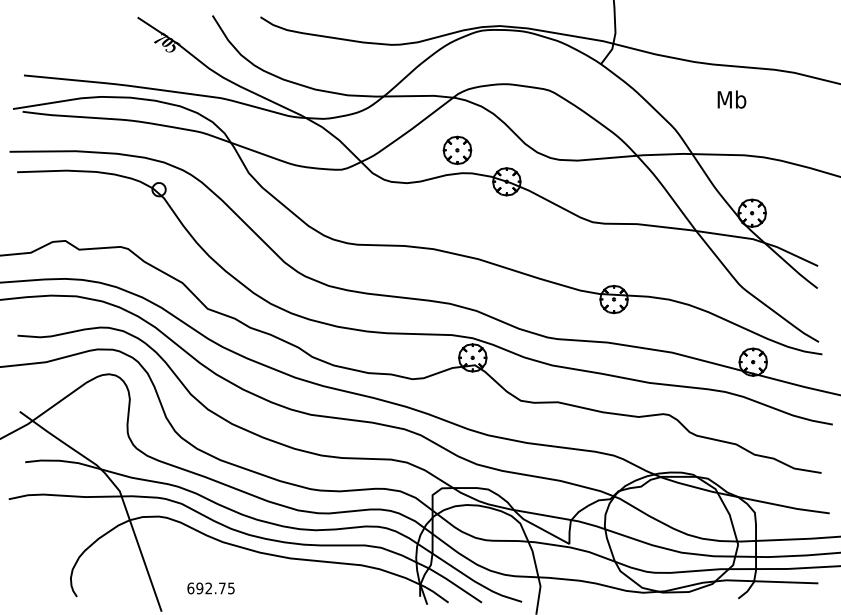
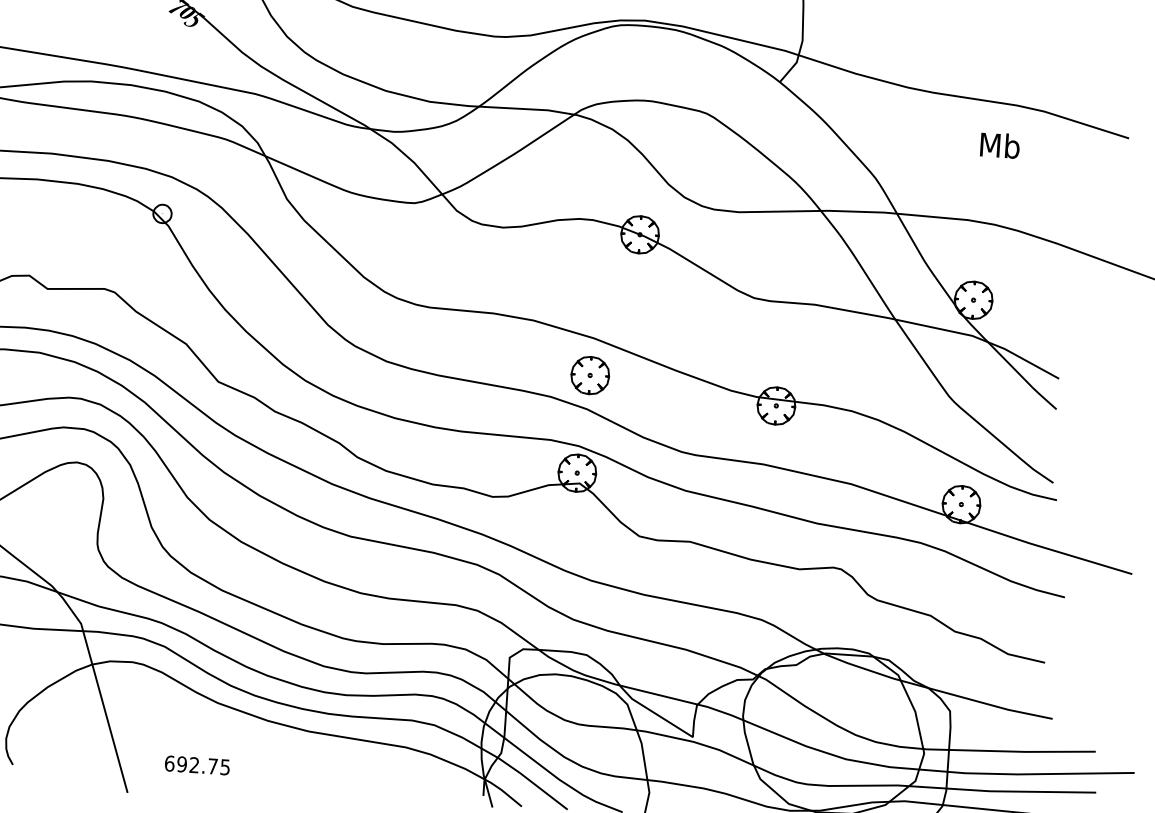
text: (731, 99) -> (999, 145), moved
part: (457, 149) -> (590, 374), moved

